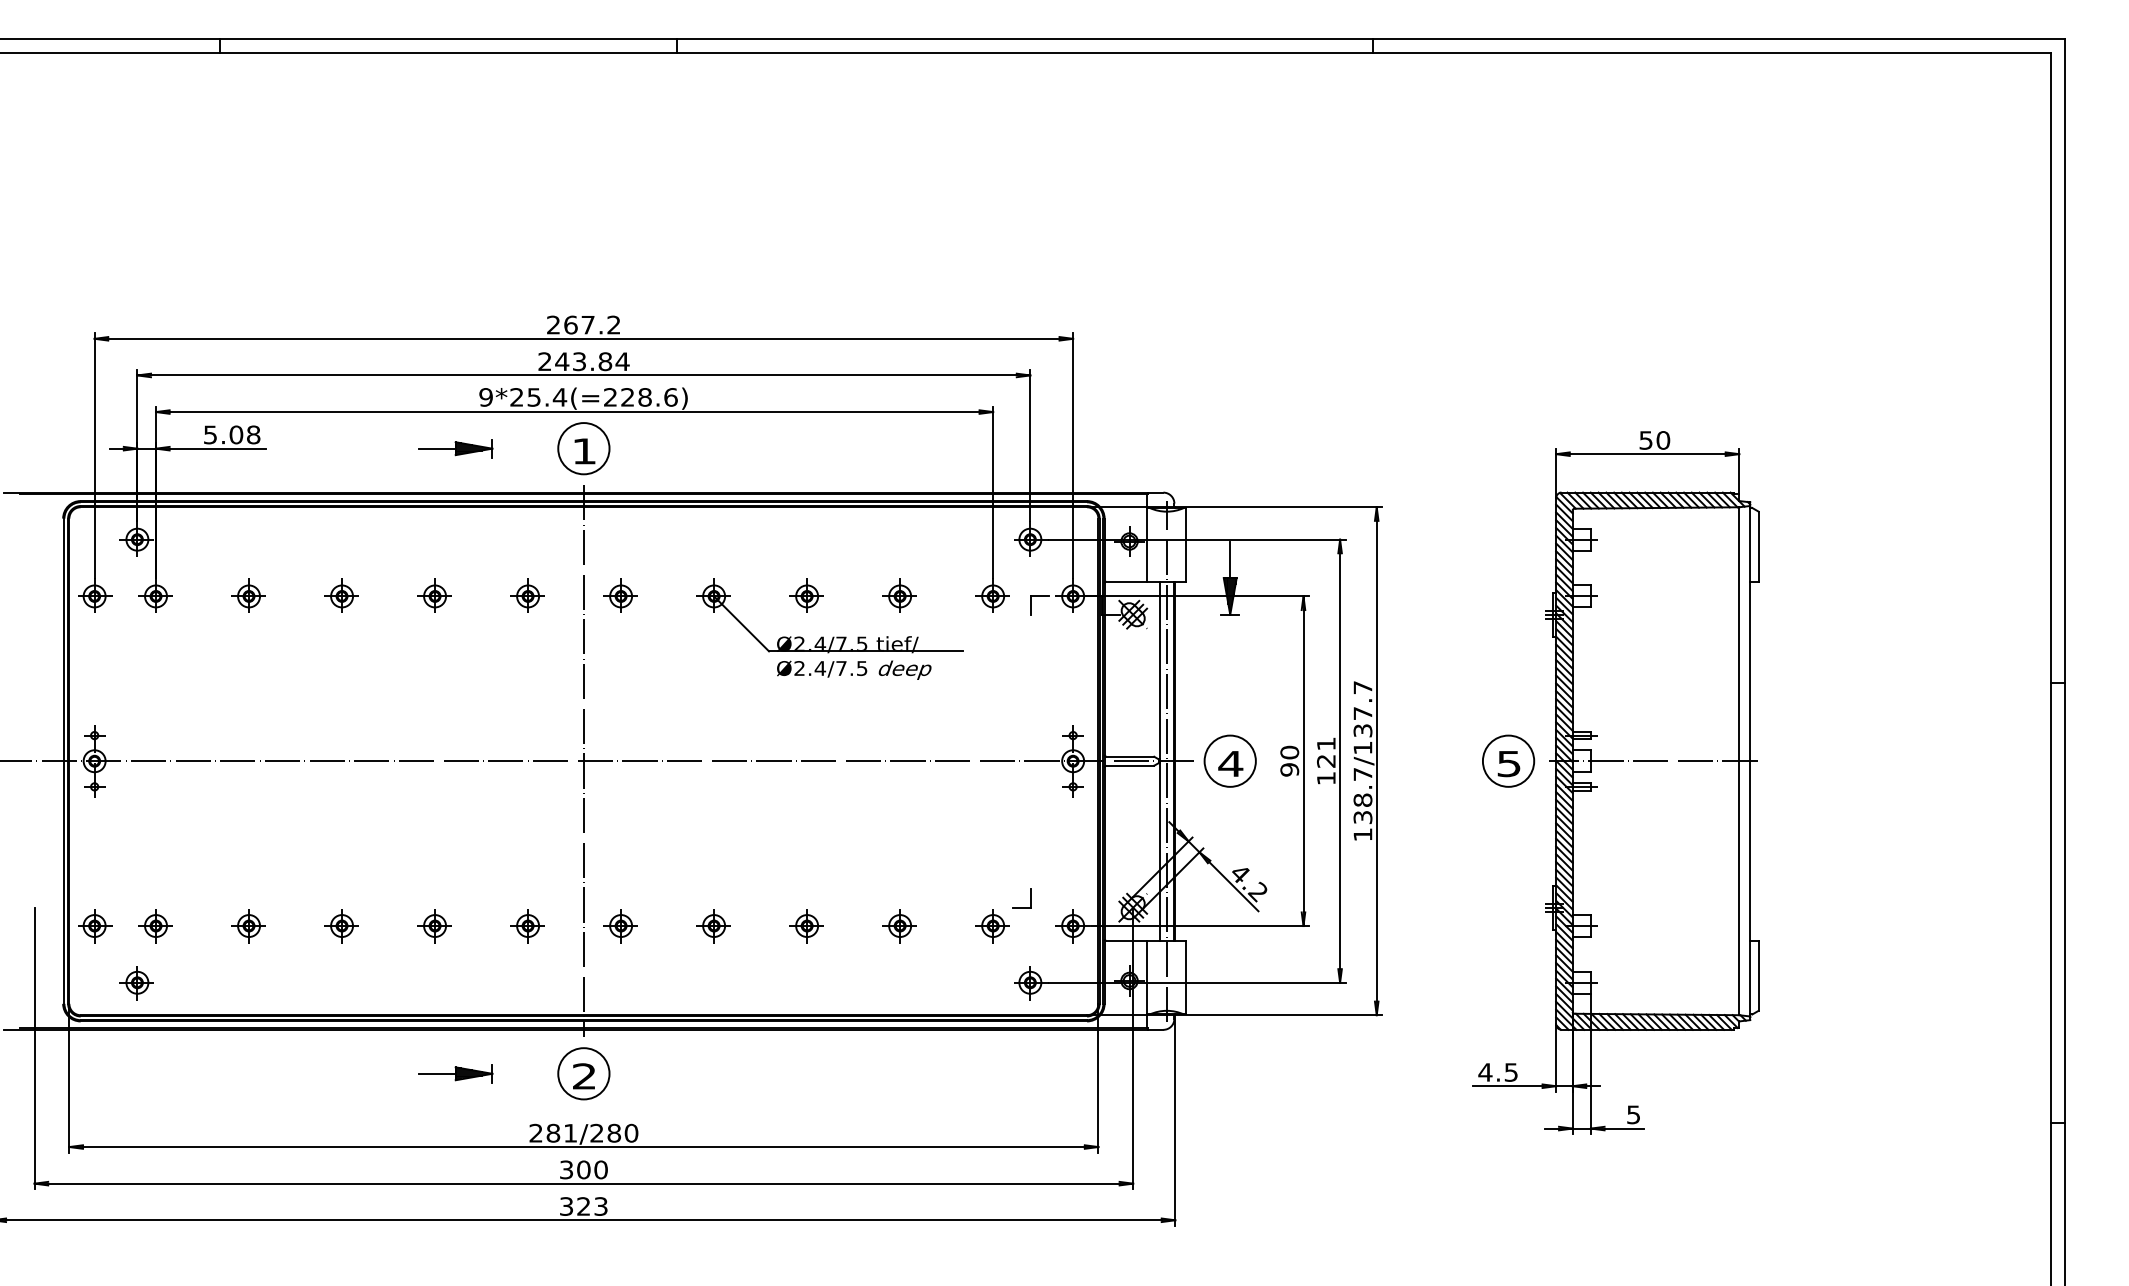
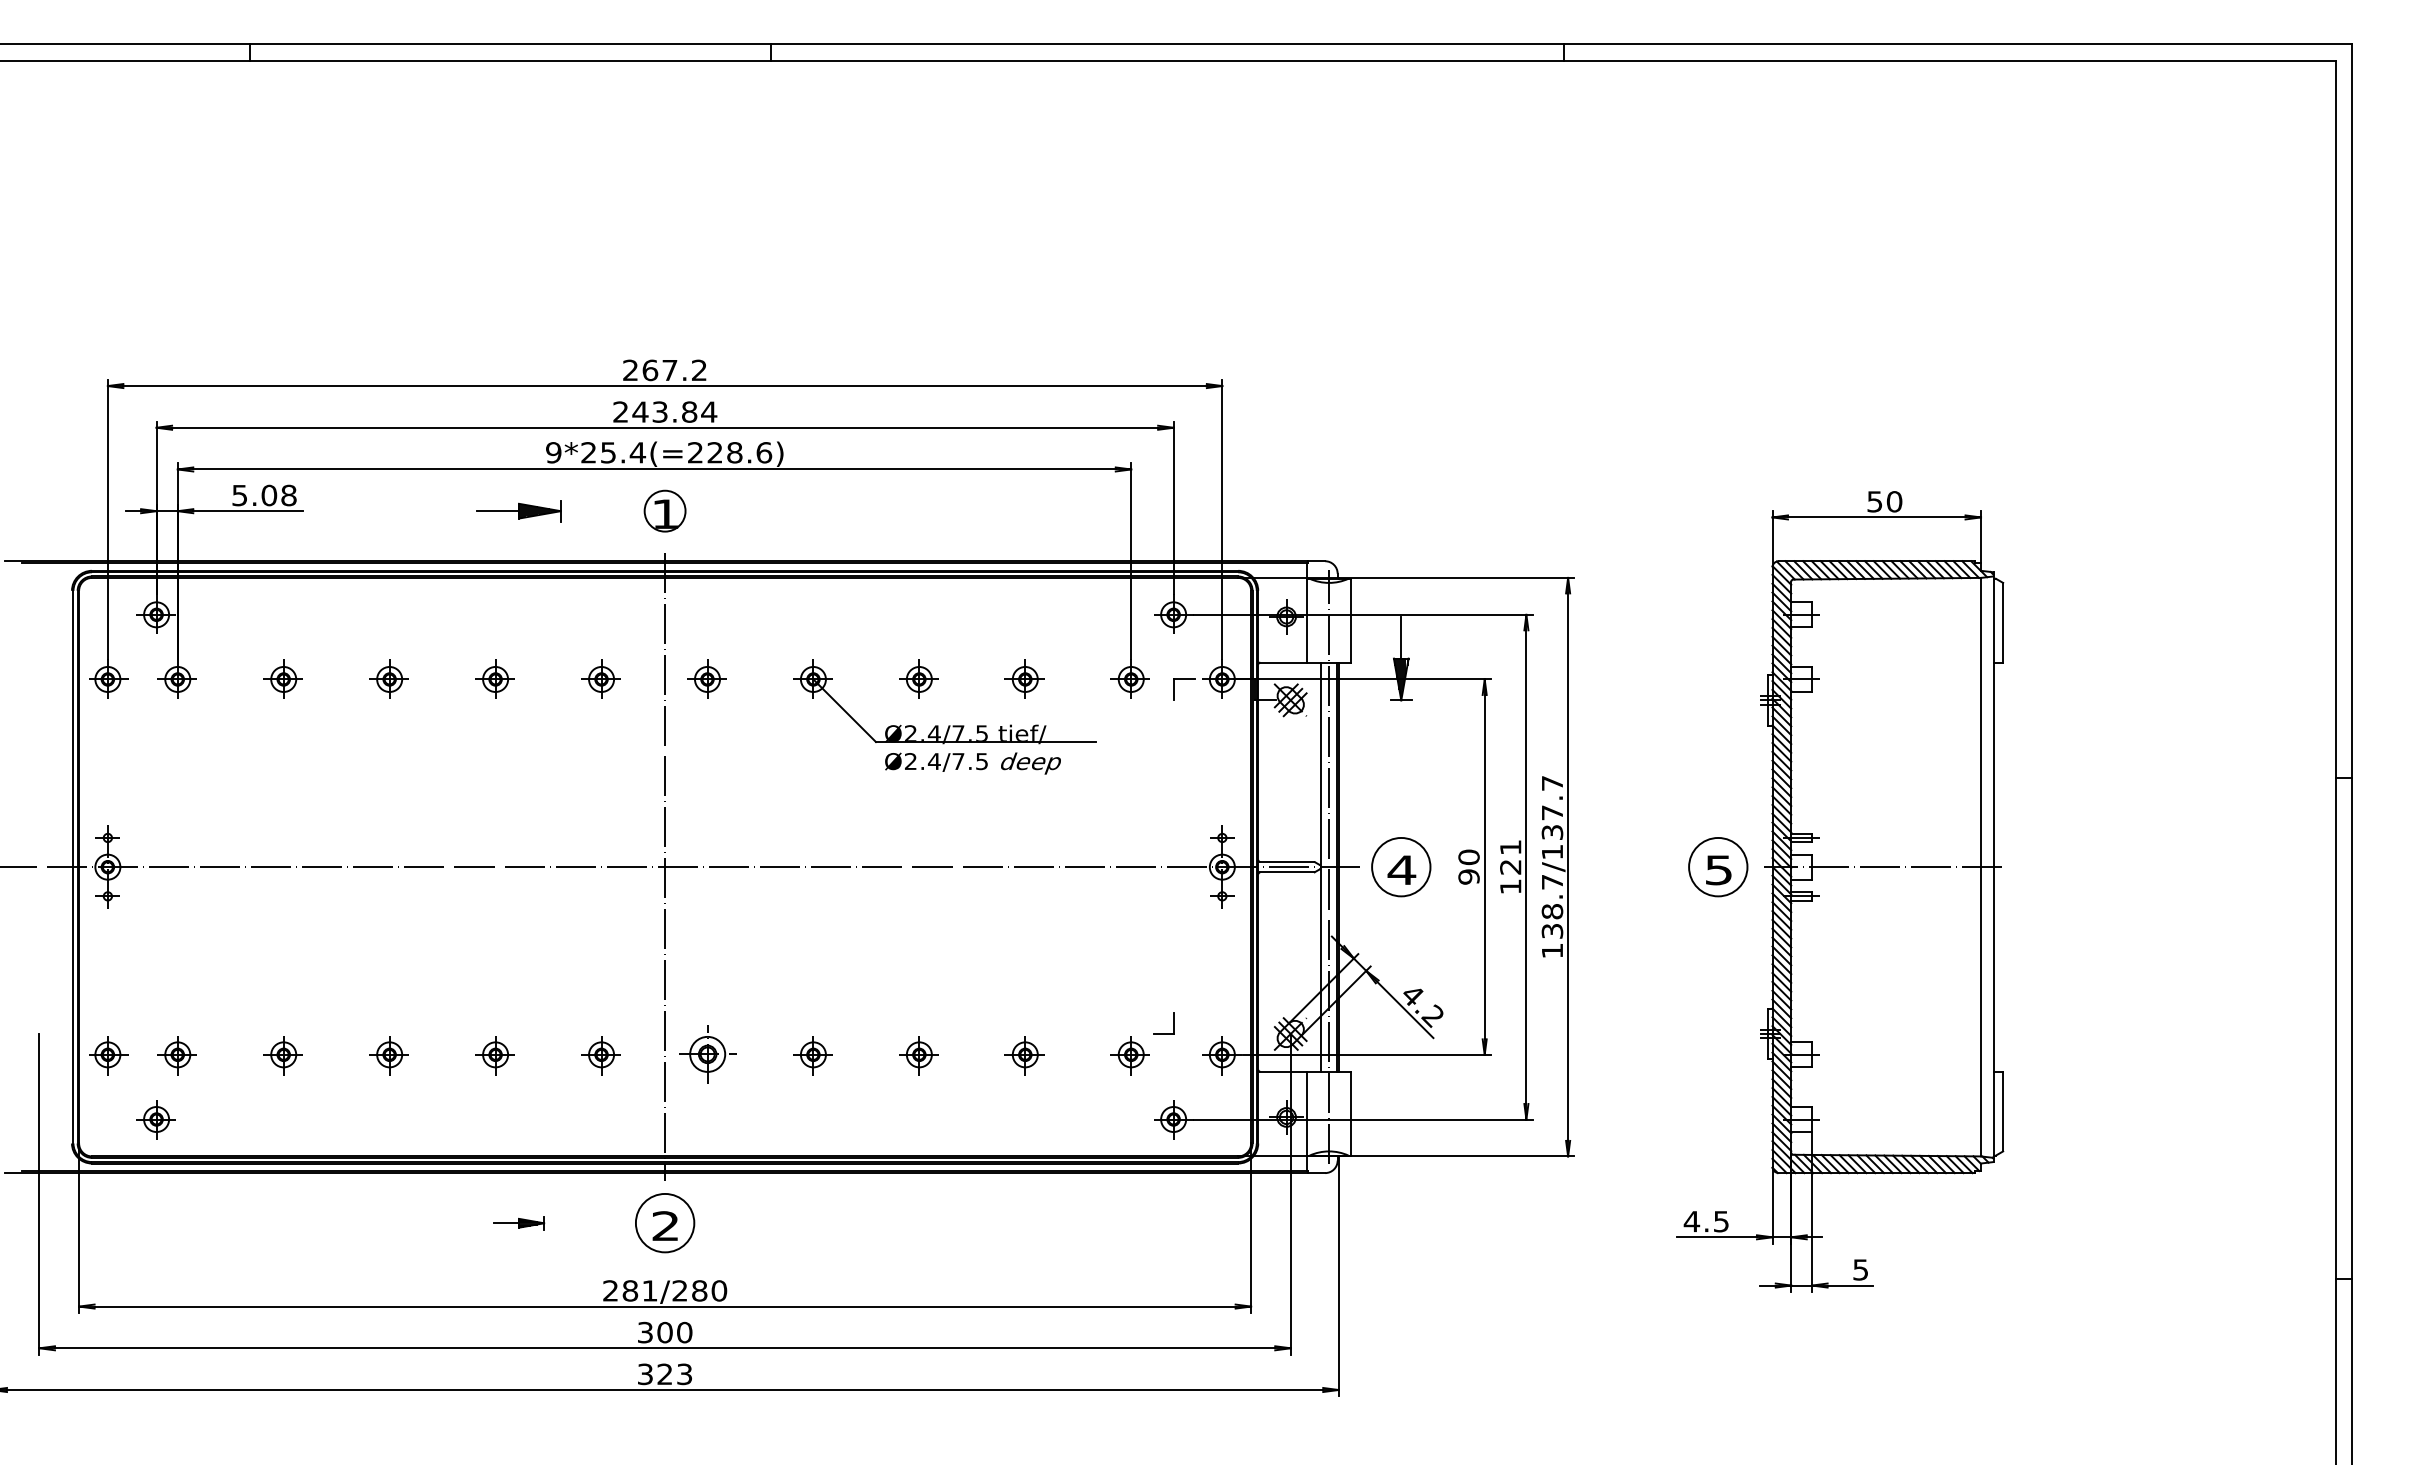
circle: (583, 448) -> (664, 510), size x0.7
part: (620, 926) -> (706, 1055), size x1.4
part: (455, 1074) -> (518, 1223), size x0.6

